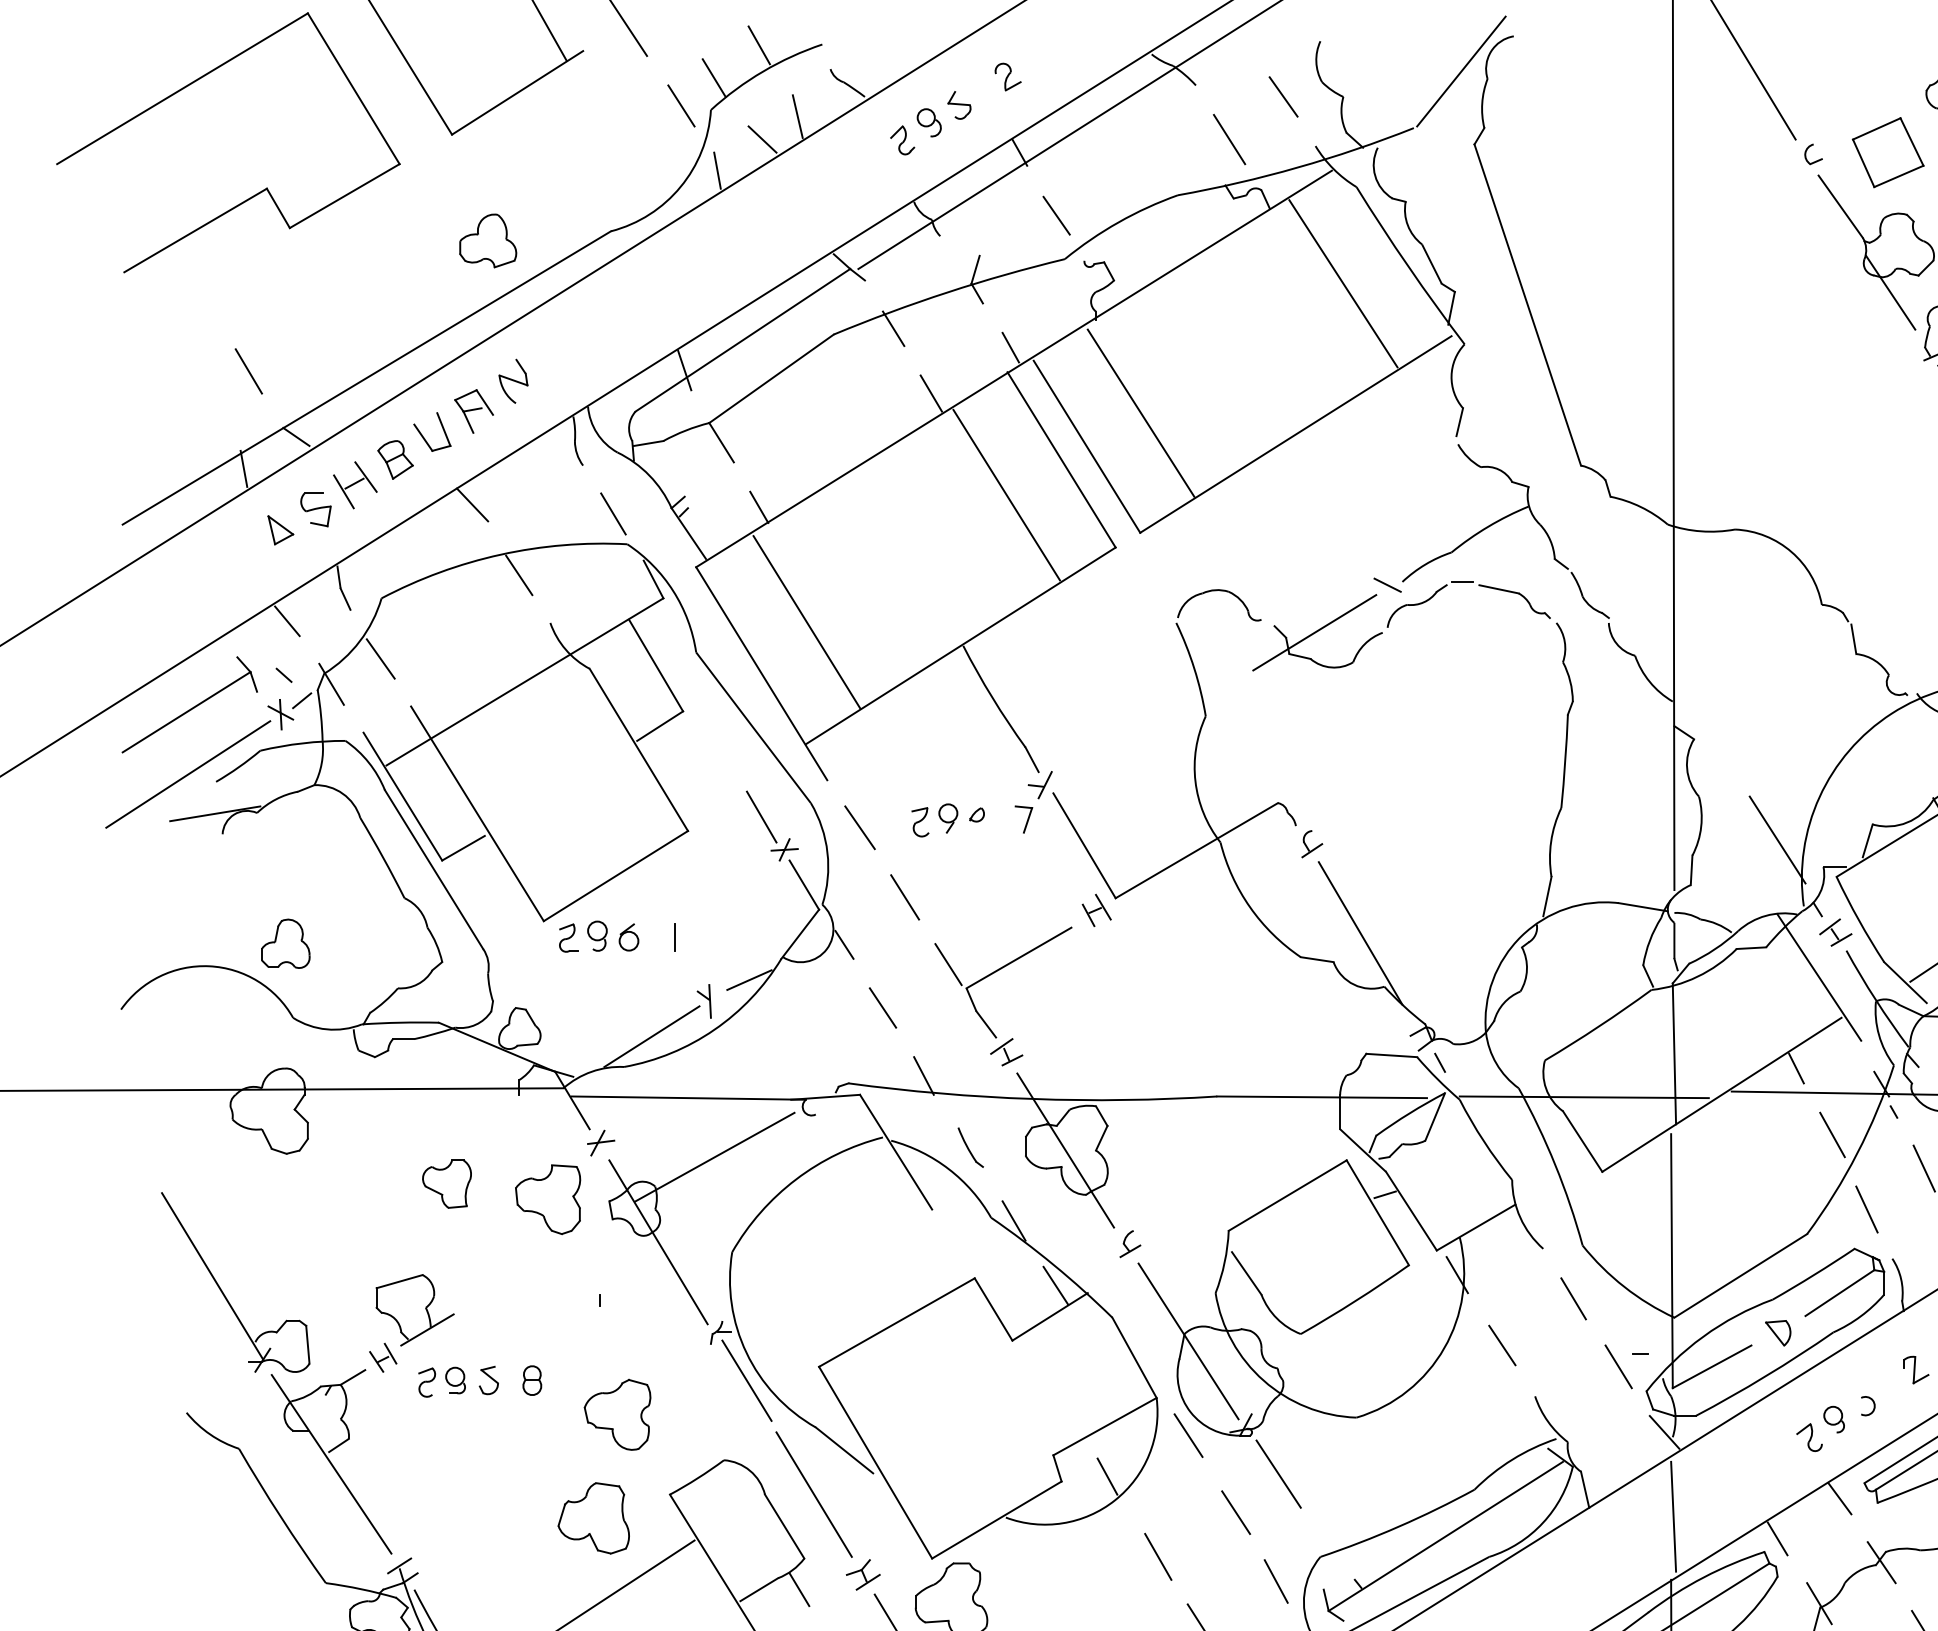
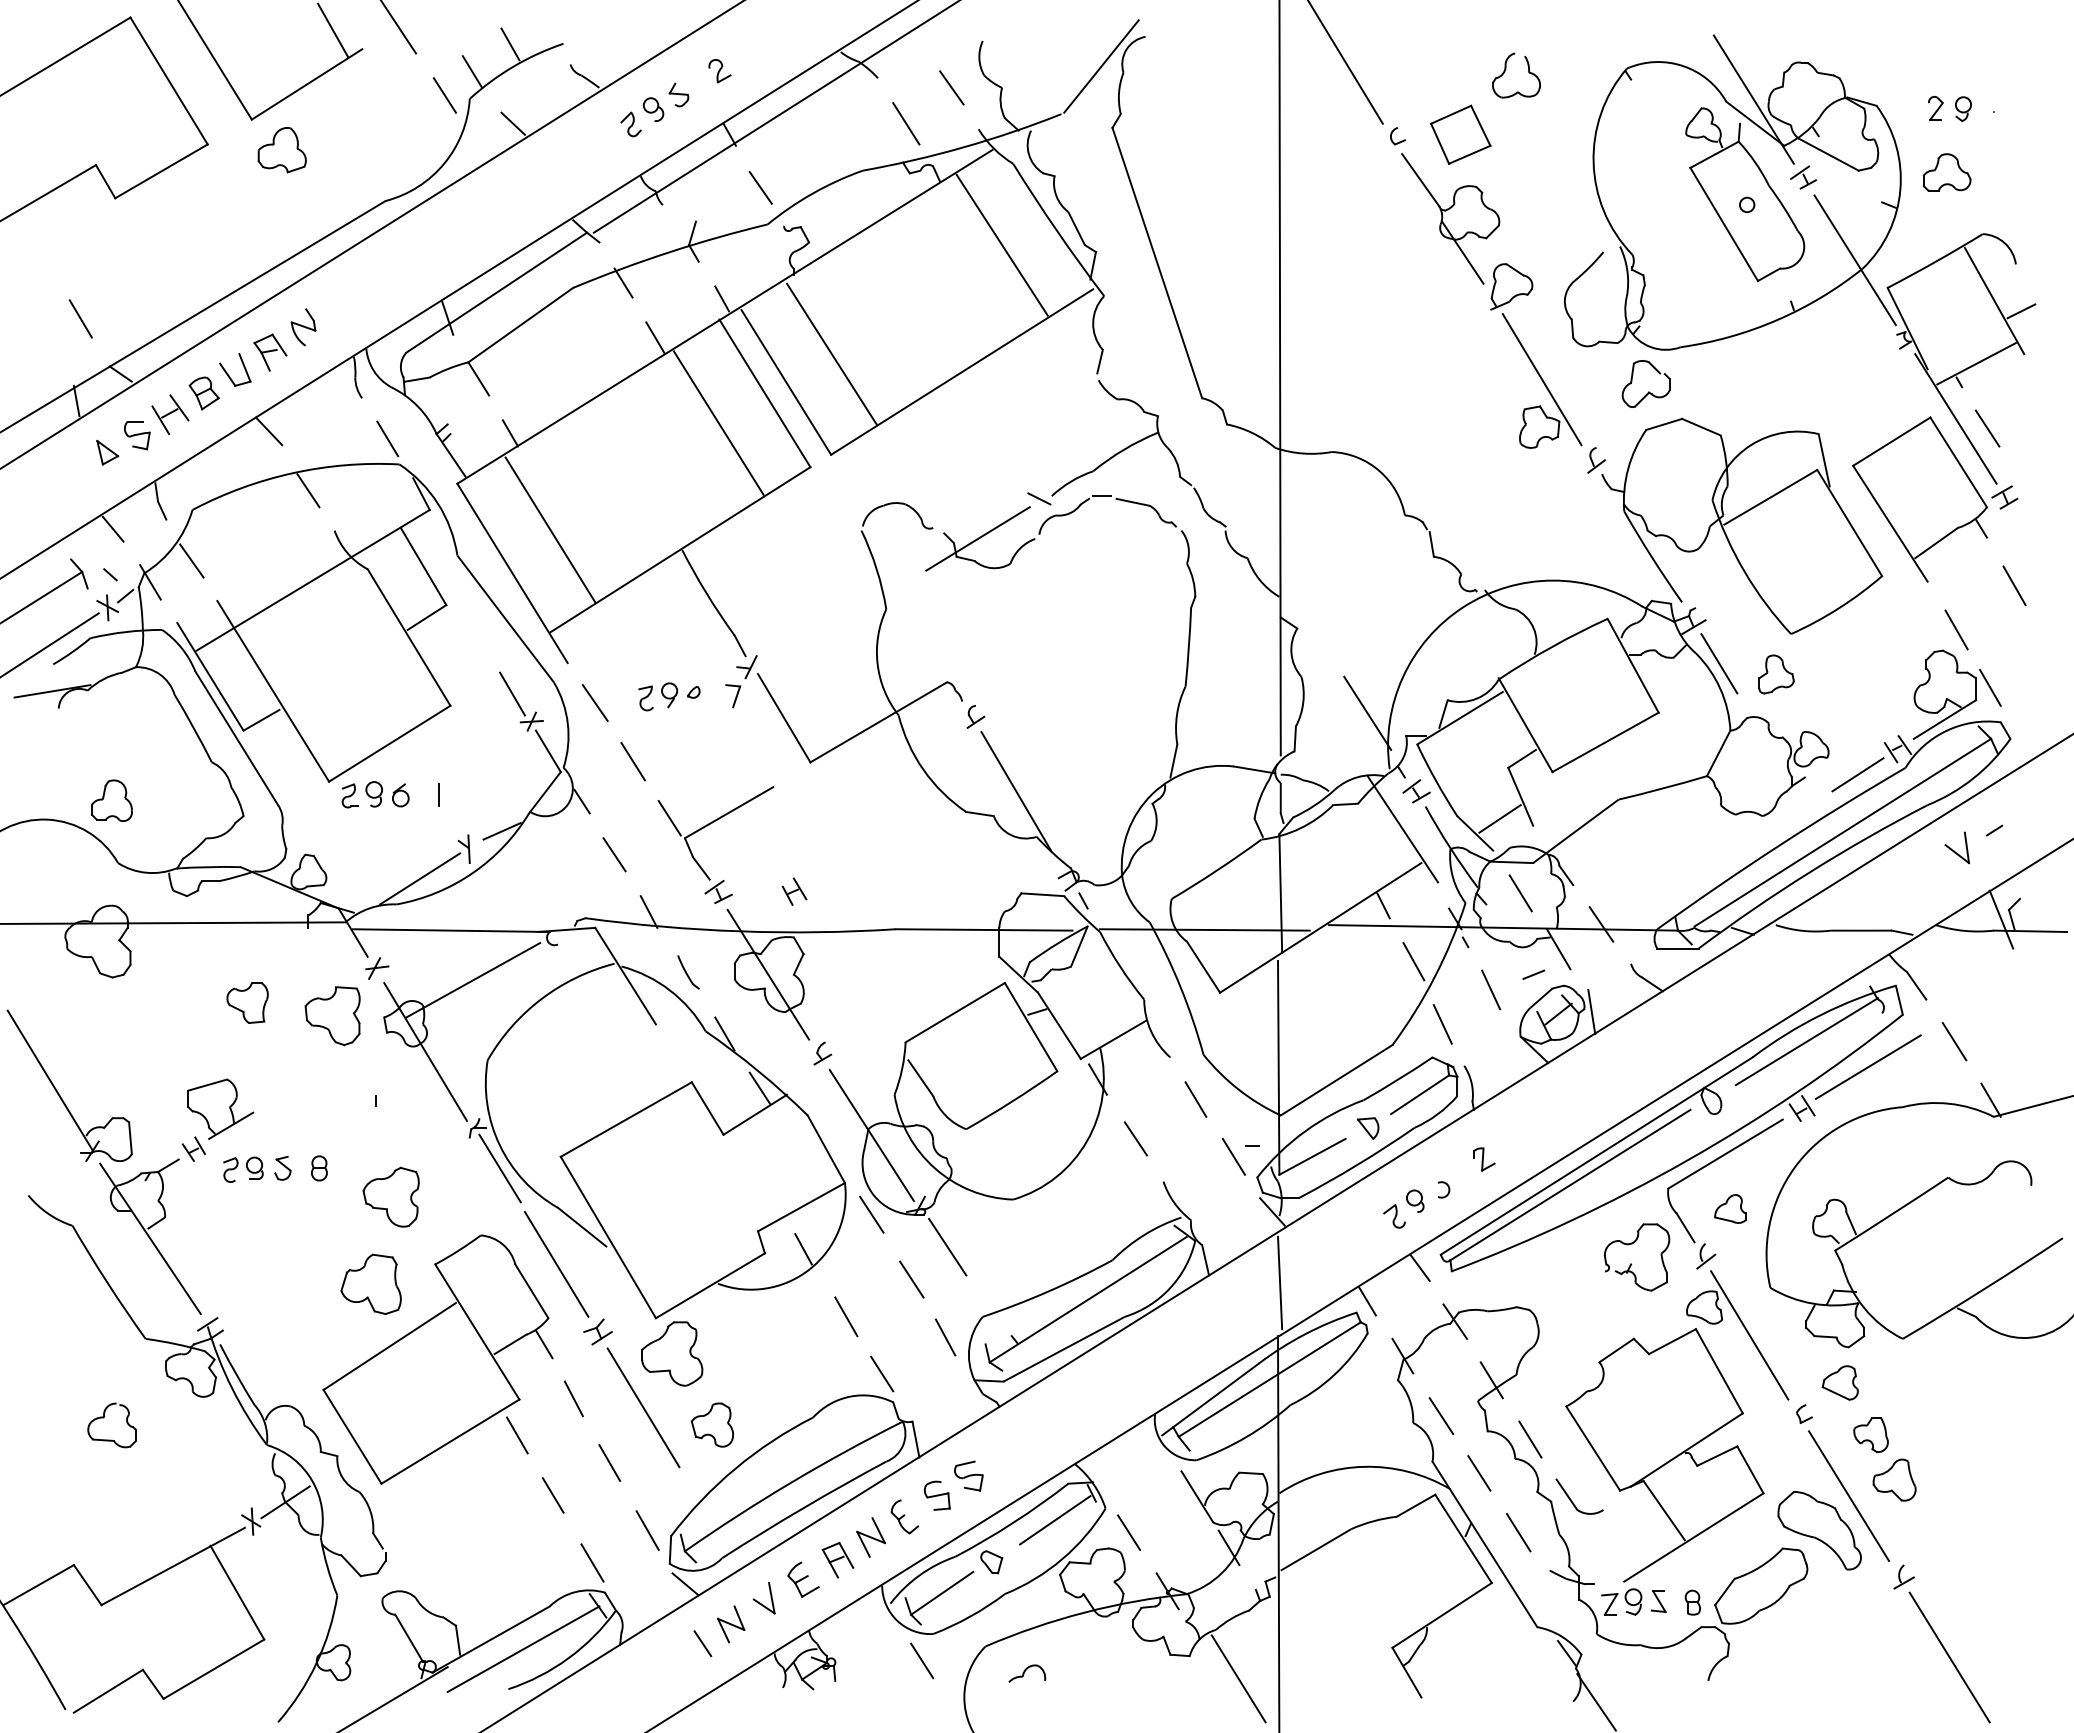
line: (797, 116) -> (542, 104), removed
line: (717, 170) -> (475, 149), removed
part: (487, 241) -> (281, 150), moved
part: (1096, 910) -> (794, 891), moved

